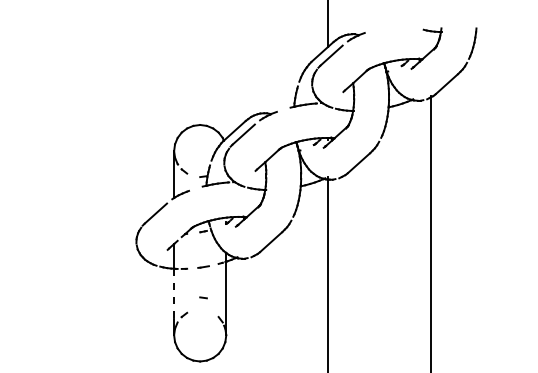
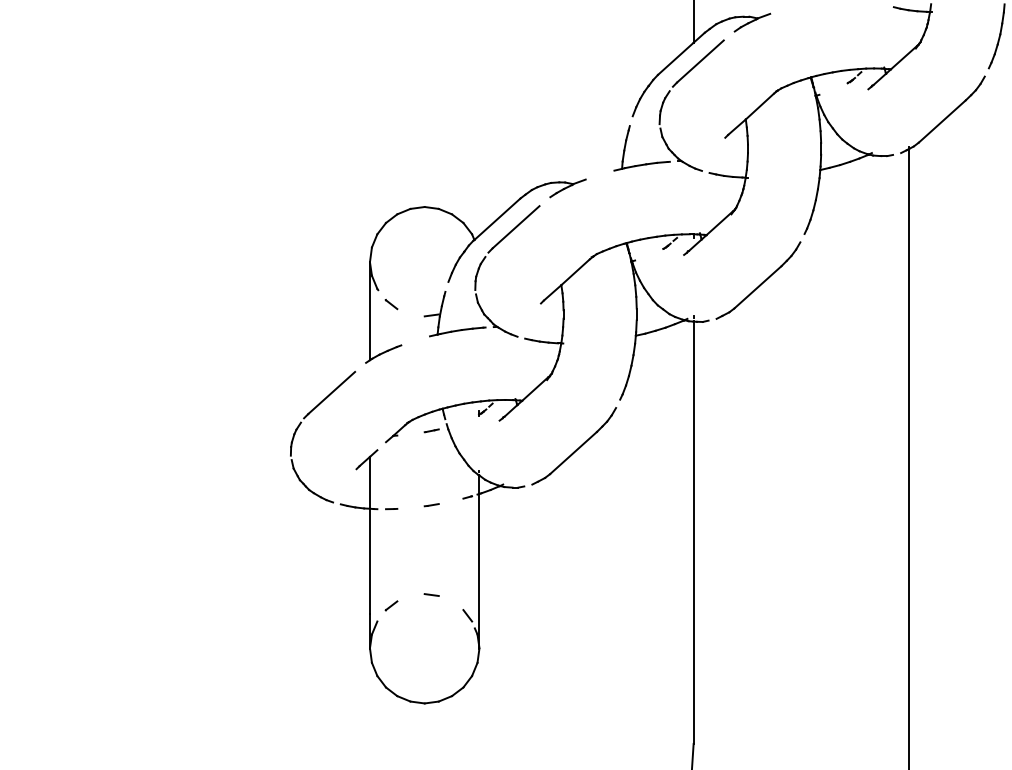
part: (203, 266) -> (431, 504), size x0.62
line: (174, 294) -> (370, 562), dashed -> solid
line: (203, 297) -> (431, 594), moved

